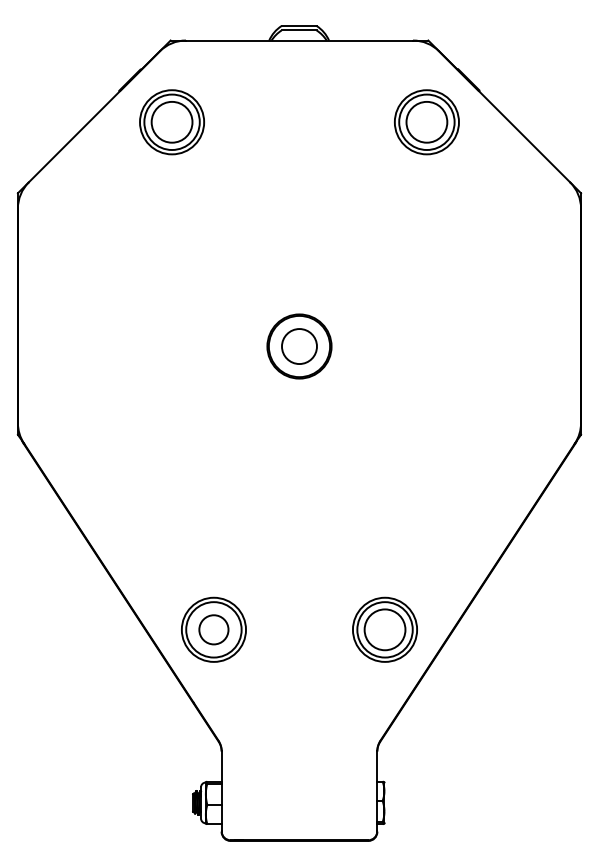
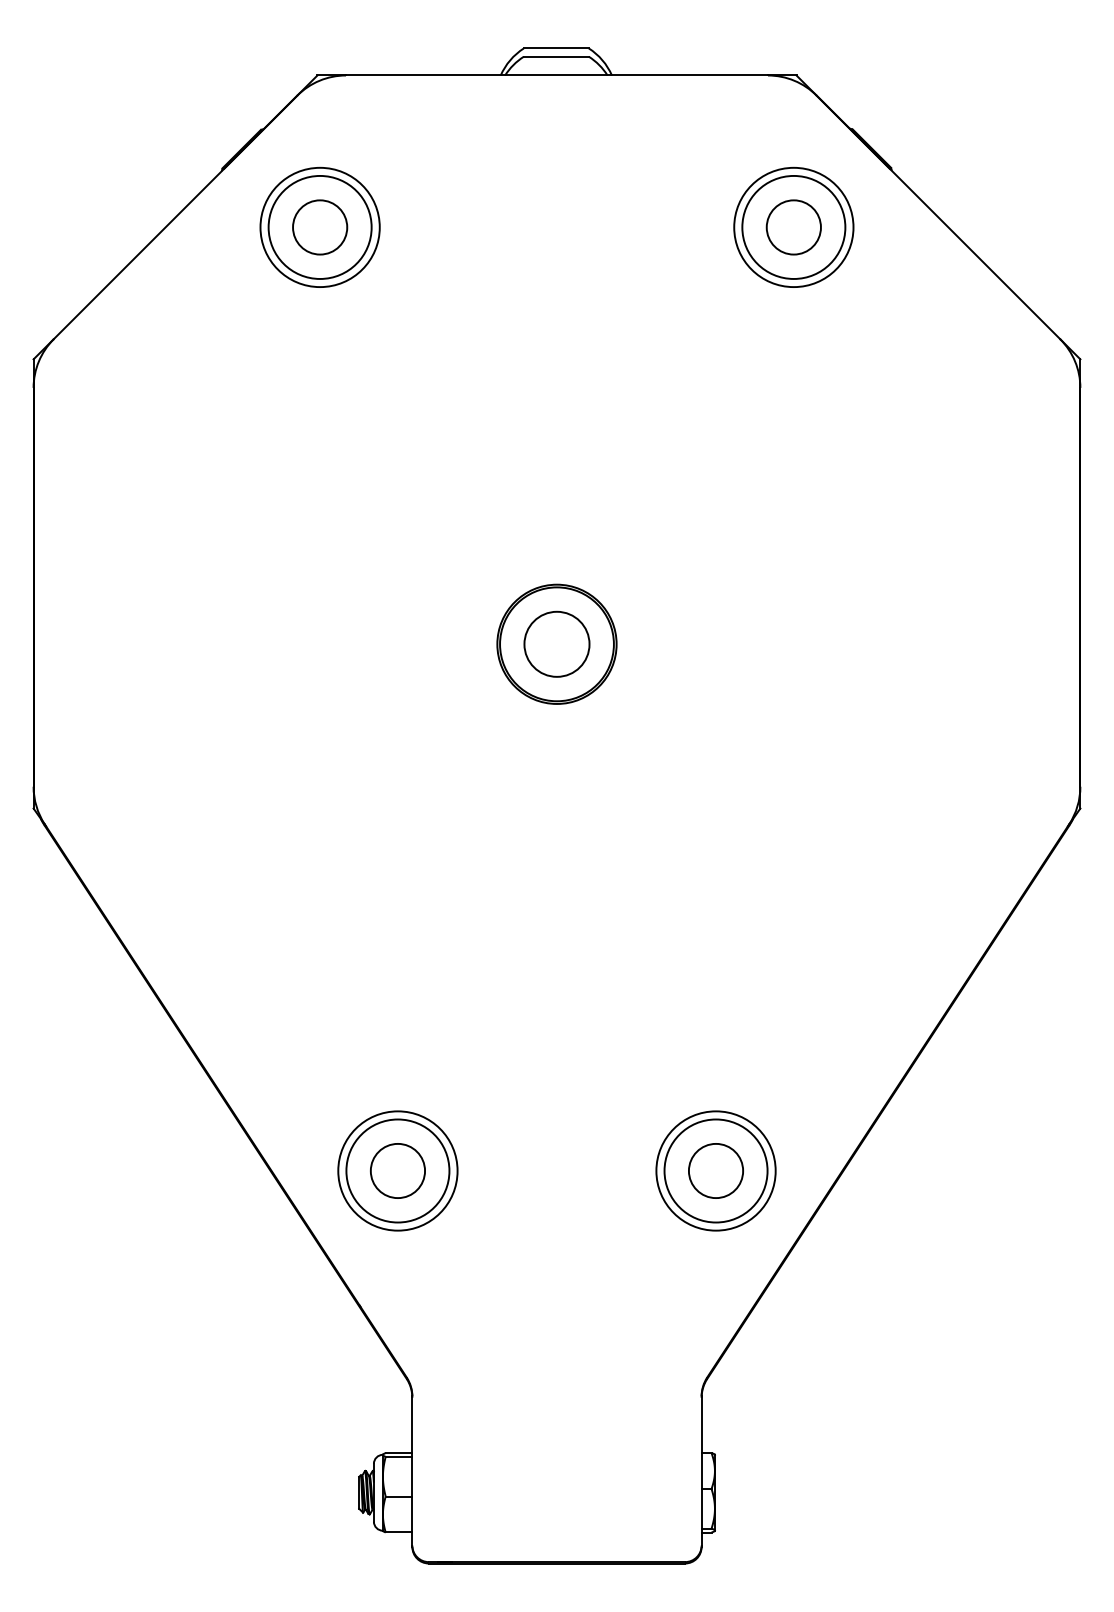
circle: (171, 121) -> (319, 225), size x0.71
circle: (426, 121) -> (793, 225), size x0.71
circle: (384, 629) -> (715, 1170), size x0.71

